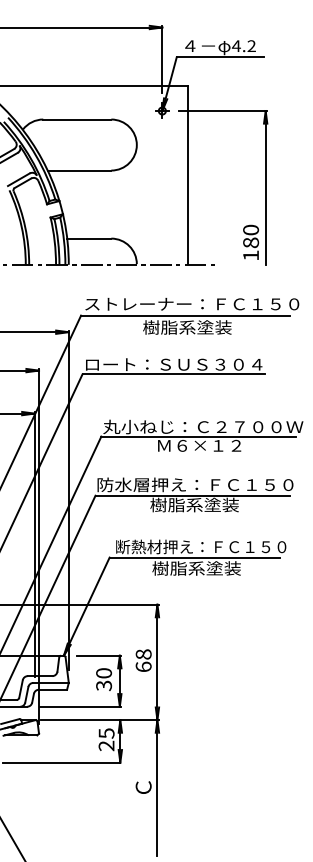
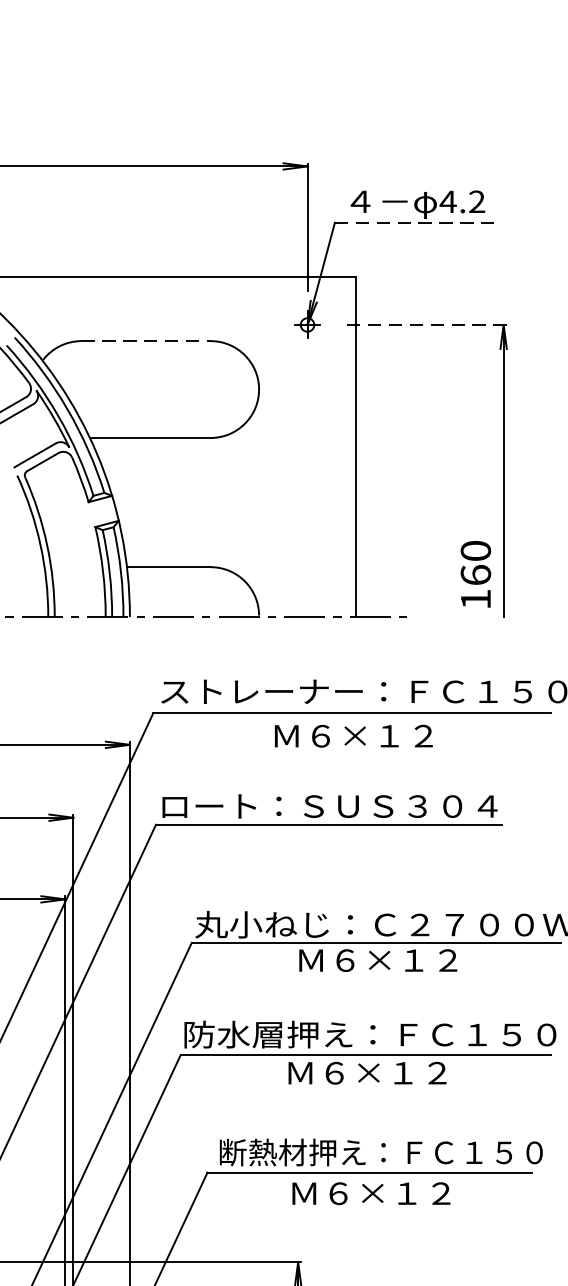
line: (220, 57) -> (417, 223), solid -> dashed
line: (222, 111) -> (421, 325), solid -> dashed
line: (77, 119) -> (146, 341), solid -> dashed
text: (250, 242) -> (474, 574), 180 -> 160
text: (187, 327) -> (355, 735), 樹脂系塗装 -> Ｍ６×１２
text: (194, 504) -> (368, 1071), 樹脂系塗装 -> Ｍ６×１２
text: (196, 568) -> (372, 1193), 樹脂系塗装 -> Ｍ６×１２

